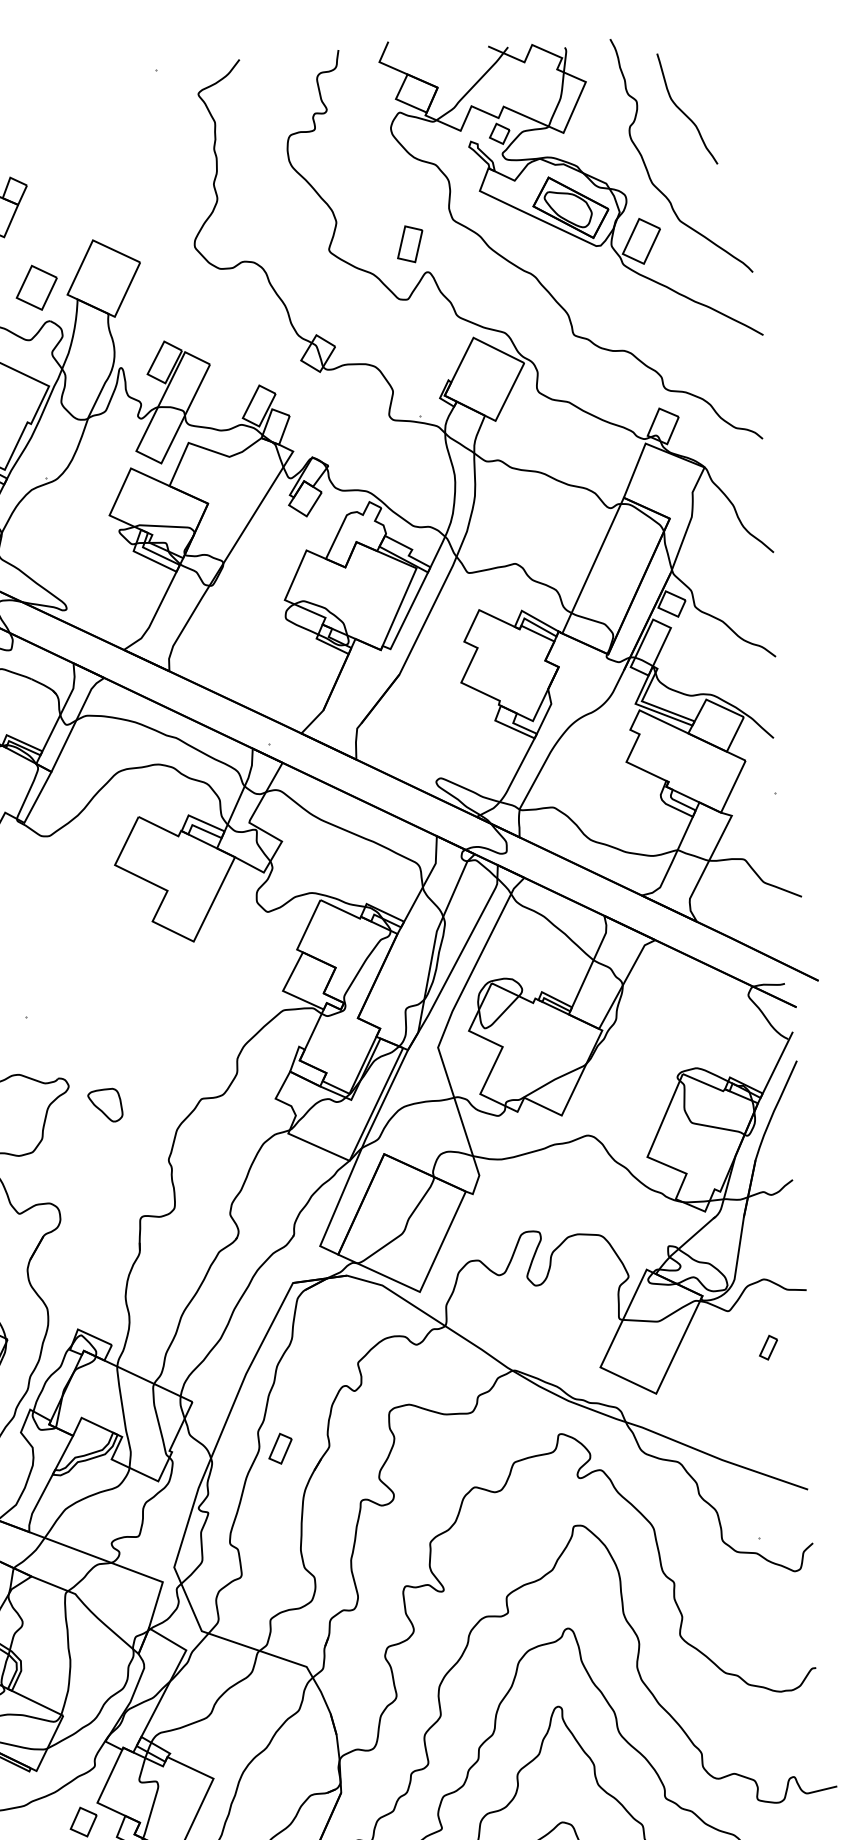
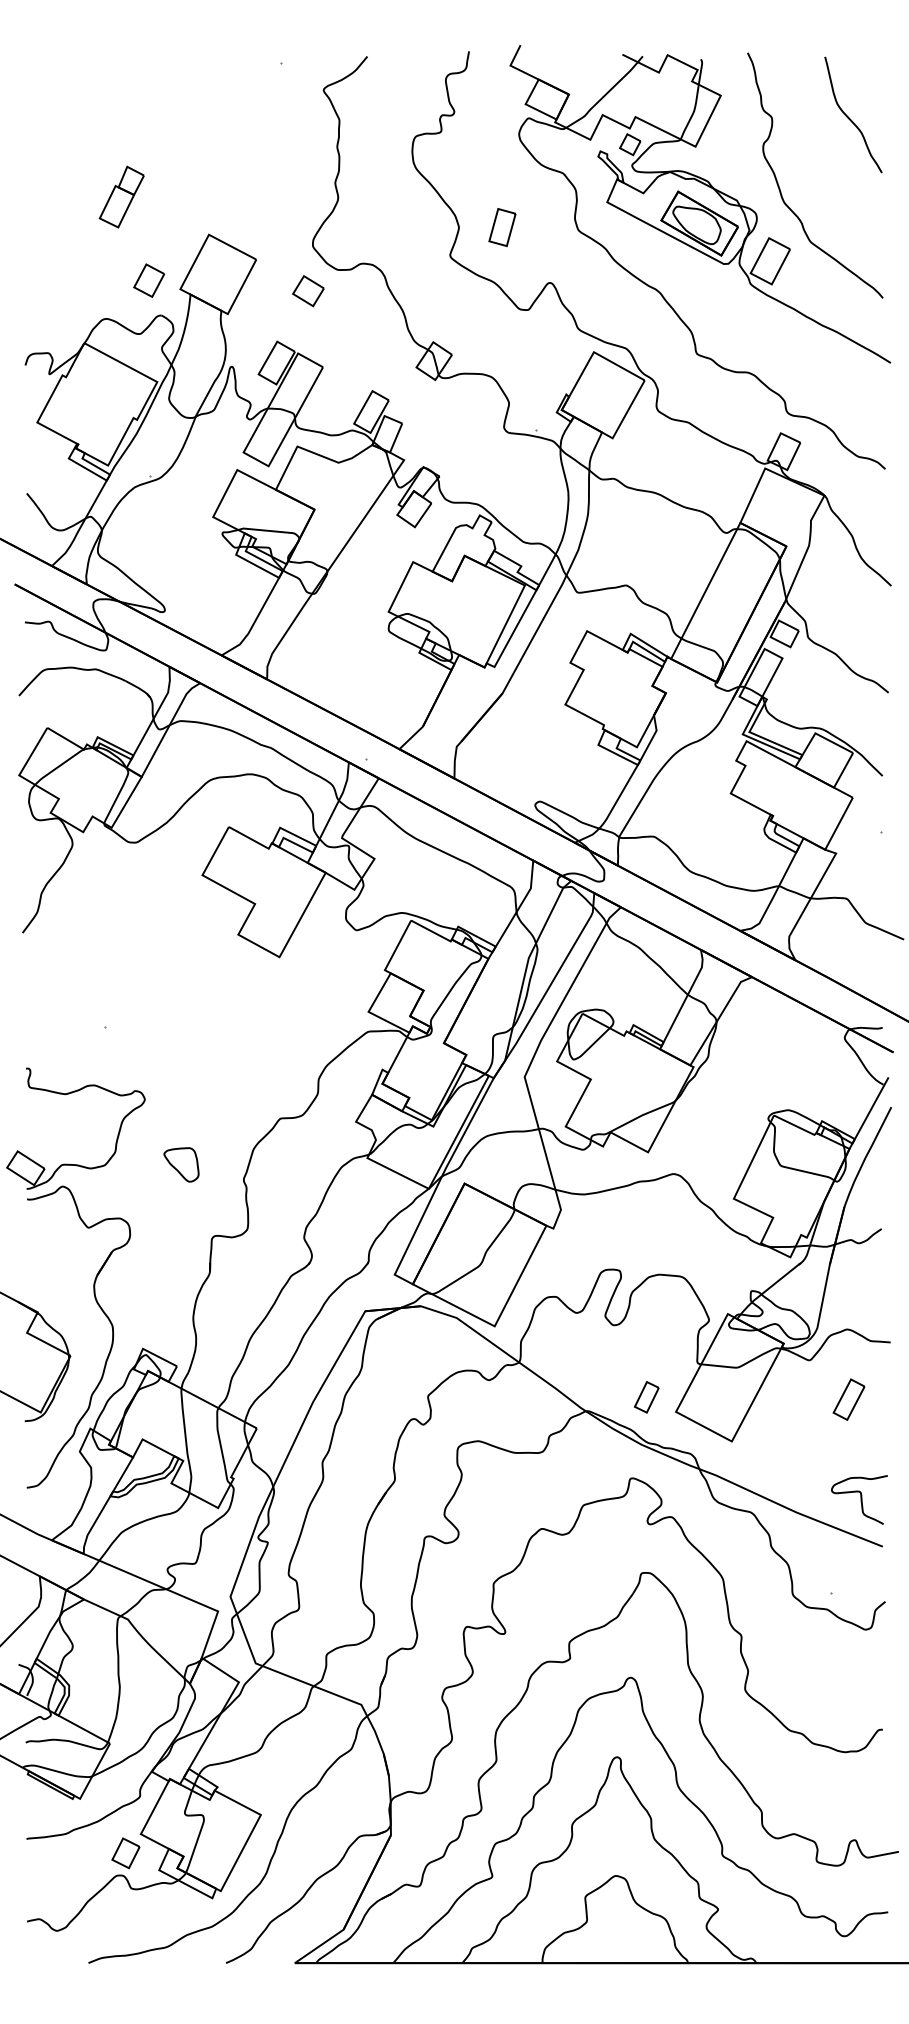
curve: (683, 111) -> (849, 117), moved
part: (410, 244) -> (502, 227), moved
part: (36, 287) -> (148, 280), size x0.71
part: (192, 291) -> (308, 291), added
part: (105, 1105) -> (181, 1164), moved
part: (768, 1347) -> (848, 1399), size x1.67
curve: (784, 1444) -> (860, 1499), added
part: (280, 1448) -> (646, 1397), moved

